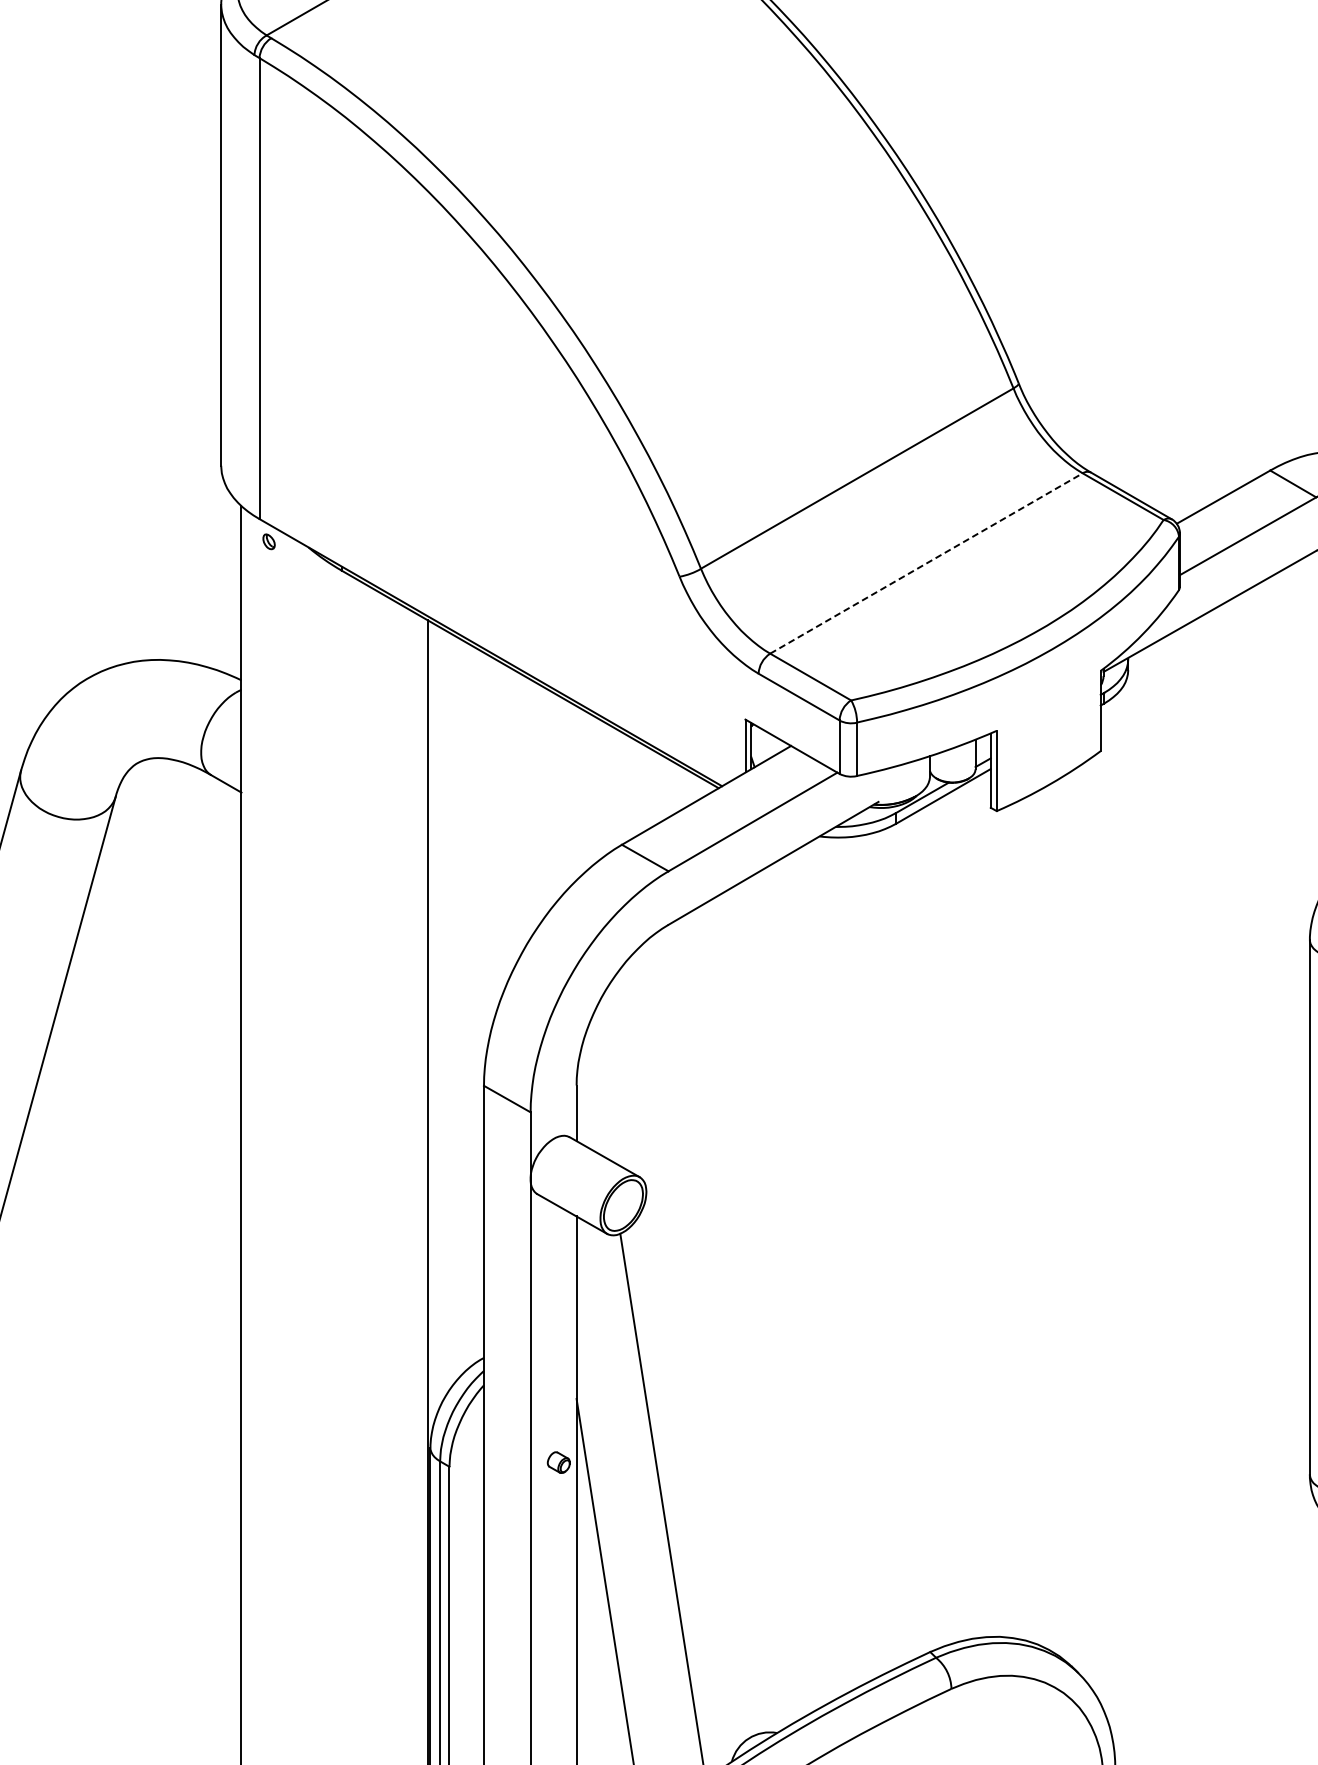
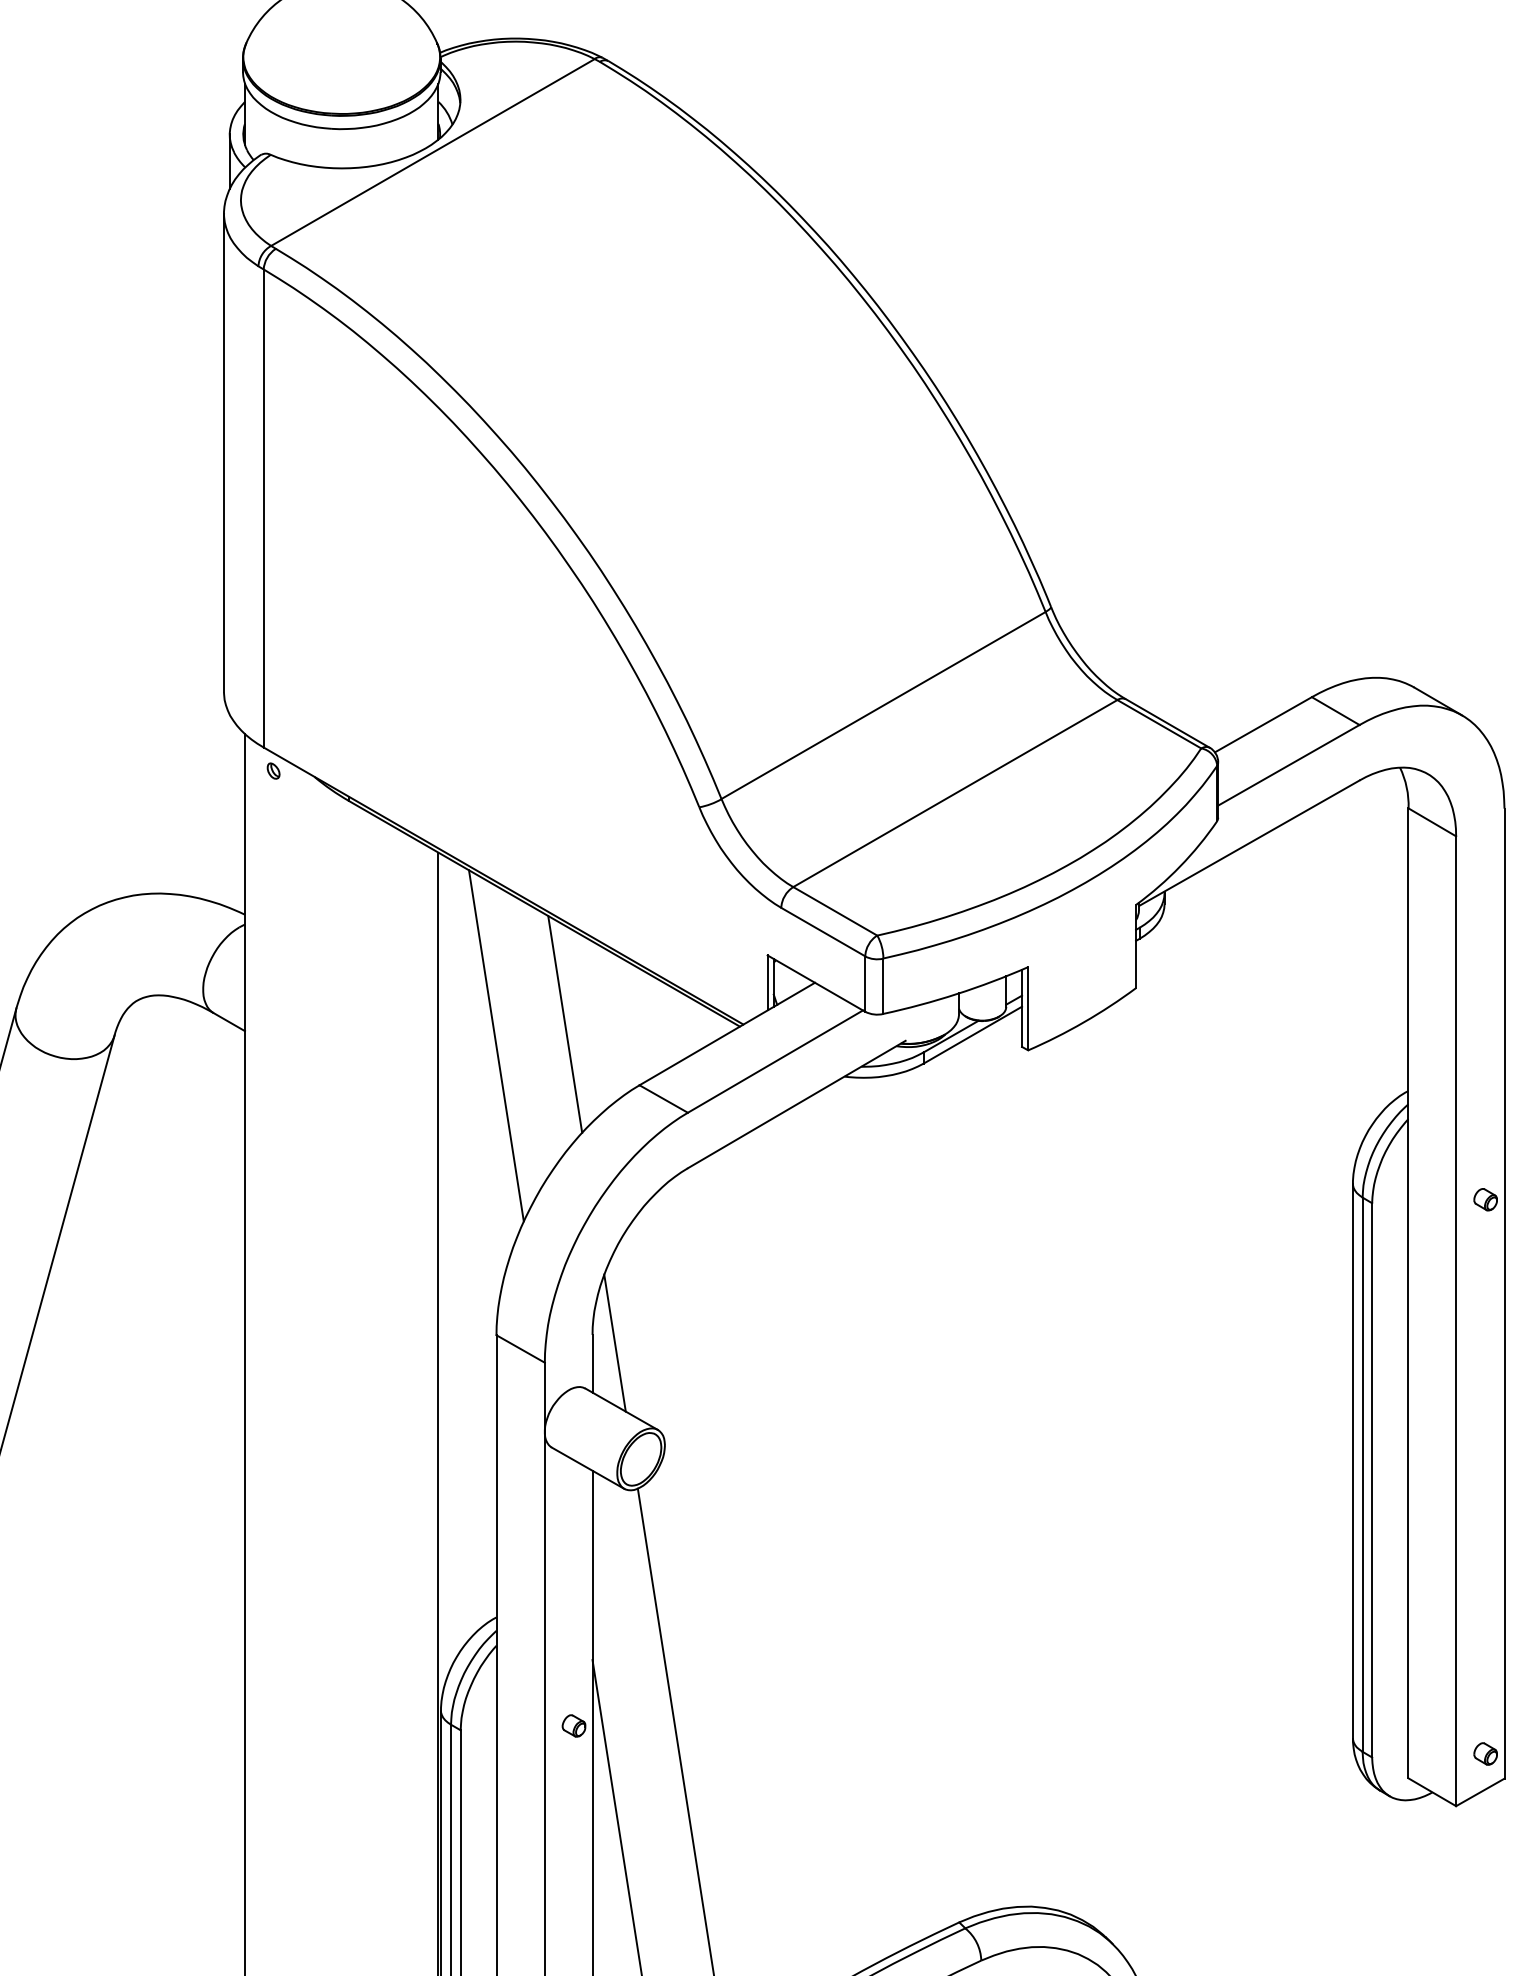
line: (926, 563) -> (955, 793), dashed -> solid
line: (550, 786) -> (565, 1024), added
line: (484, 806) -> (496, 1045), added
line: (597, 1092) -> (614, 1342), added

